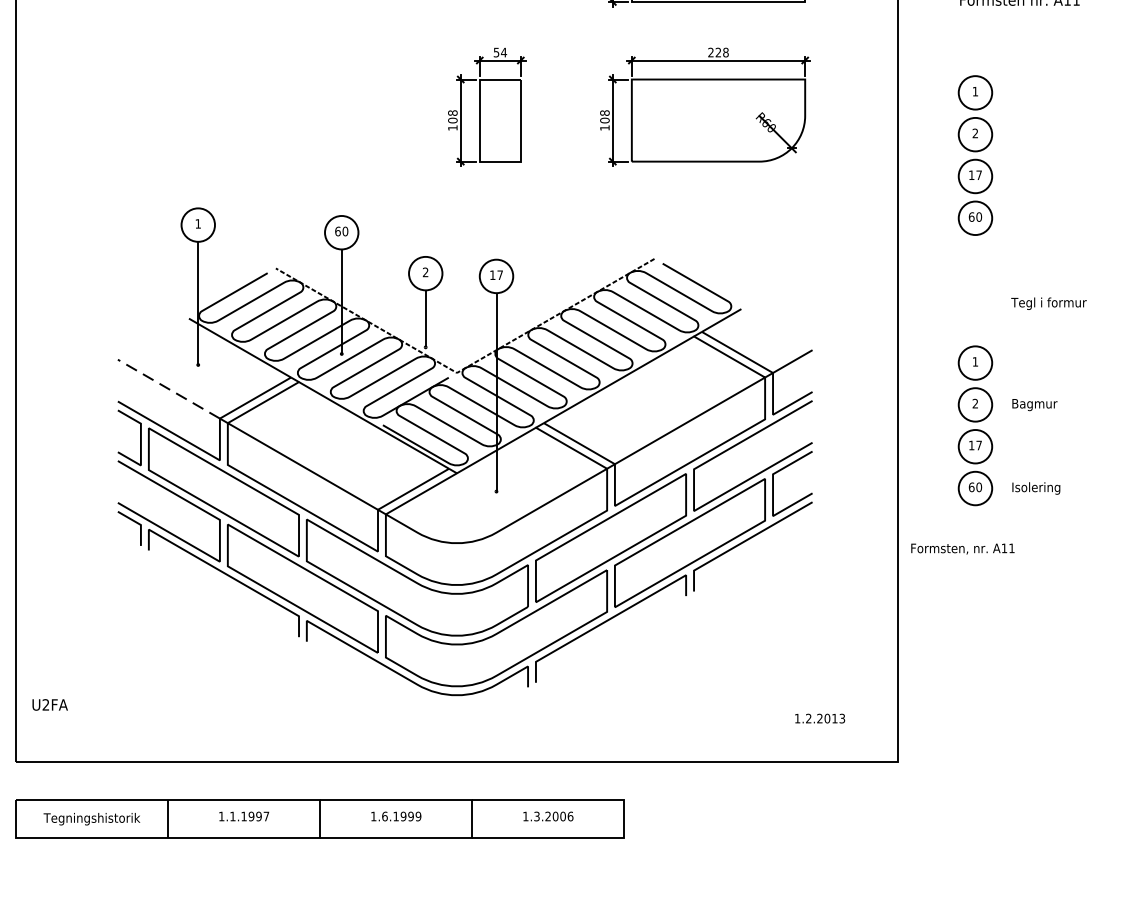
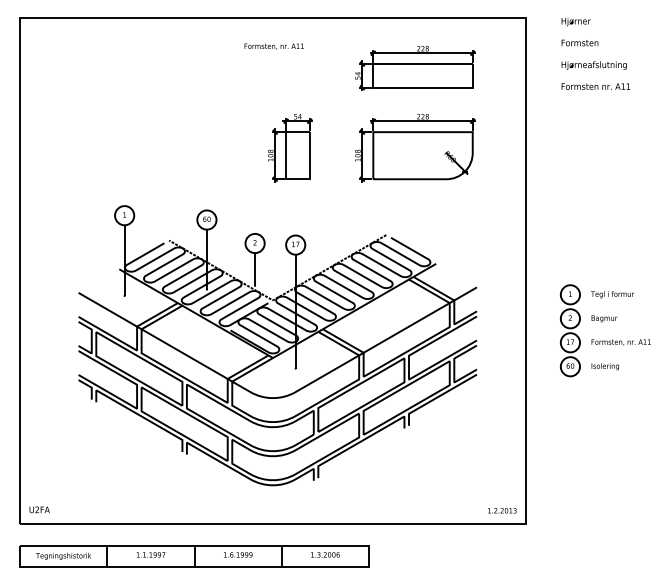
part: (975, 155) -> (570, 175), removed
text: (1048, 303) -> (612, 294), moved
line: (168, 388) -> (107, 309), dashed -> solid
text: (961, 549) -> (620, 342), moved
text: (49, 704) -> (39, 509), moved
text: (820, 718) -> (502, 510), moved

